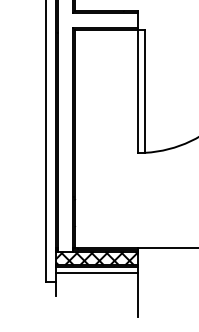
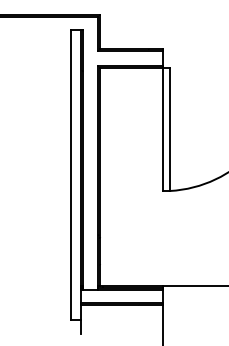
hatch: (96, 258) -> (121, 296), removed
line: (96, 273) -> (121, 311), removed

